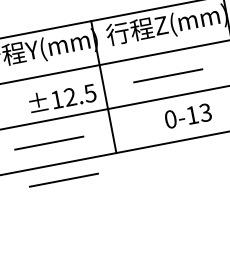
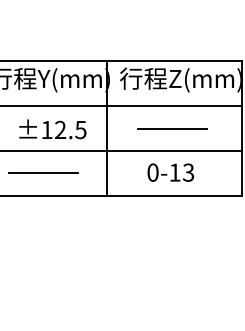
text: (62, 98) -> (52, 129), moved
text: (187, 115) -> (170, 172), moved
line: (63, 179) -> (50, 211), removed

